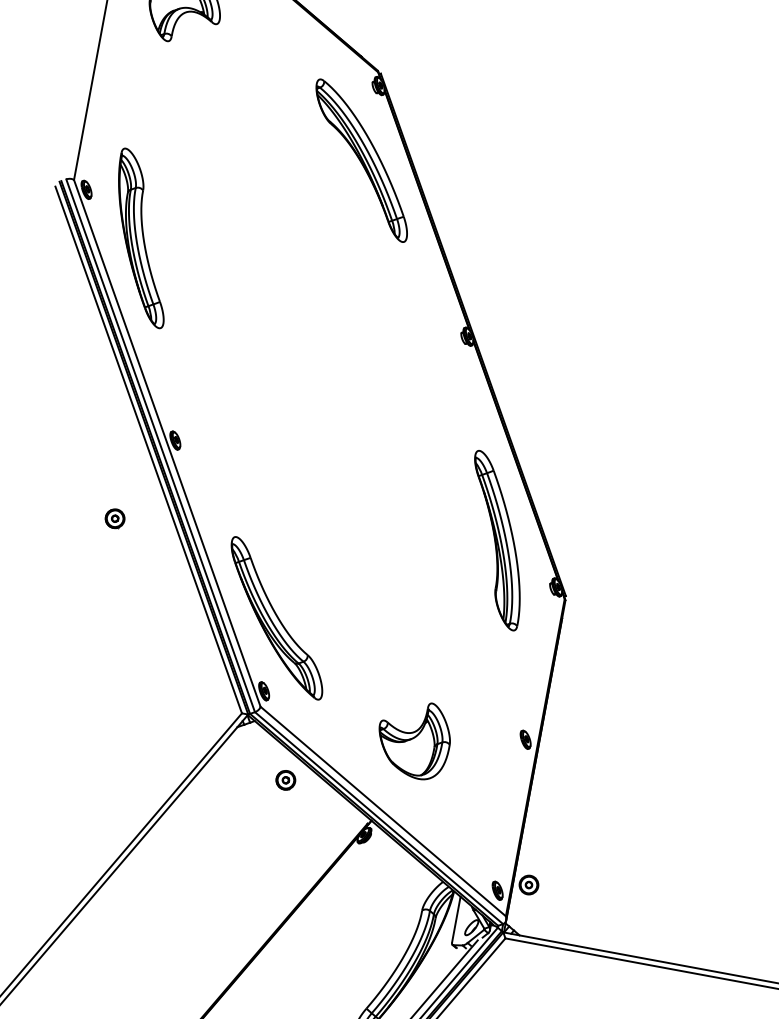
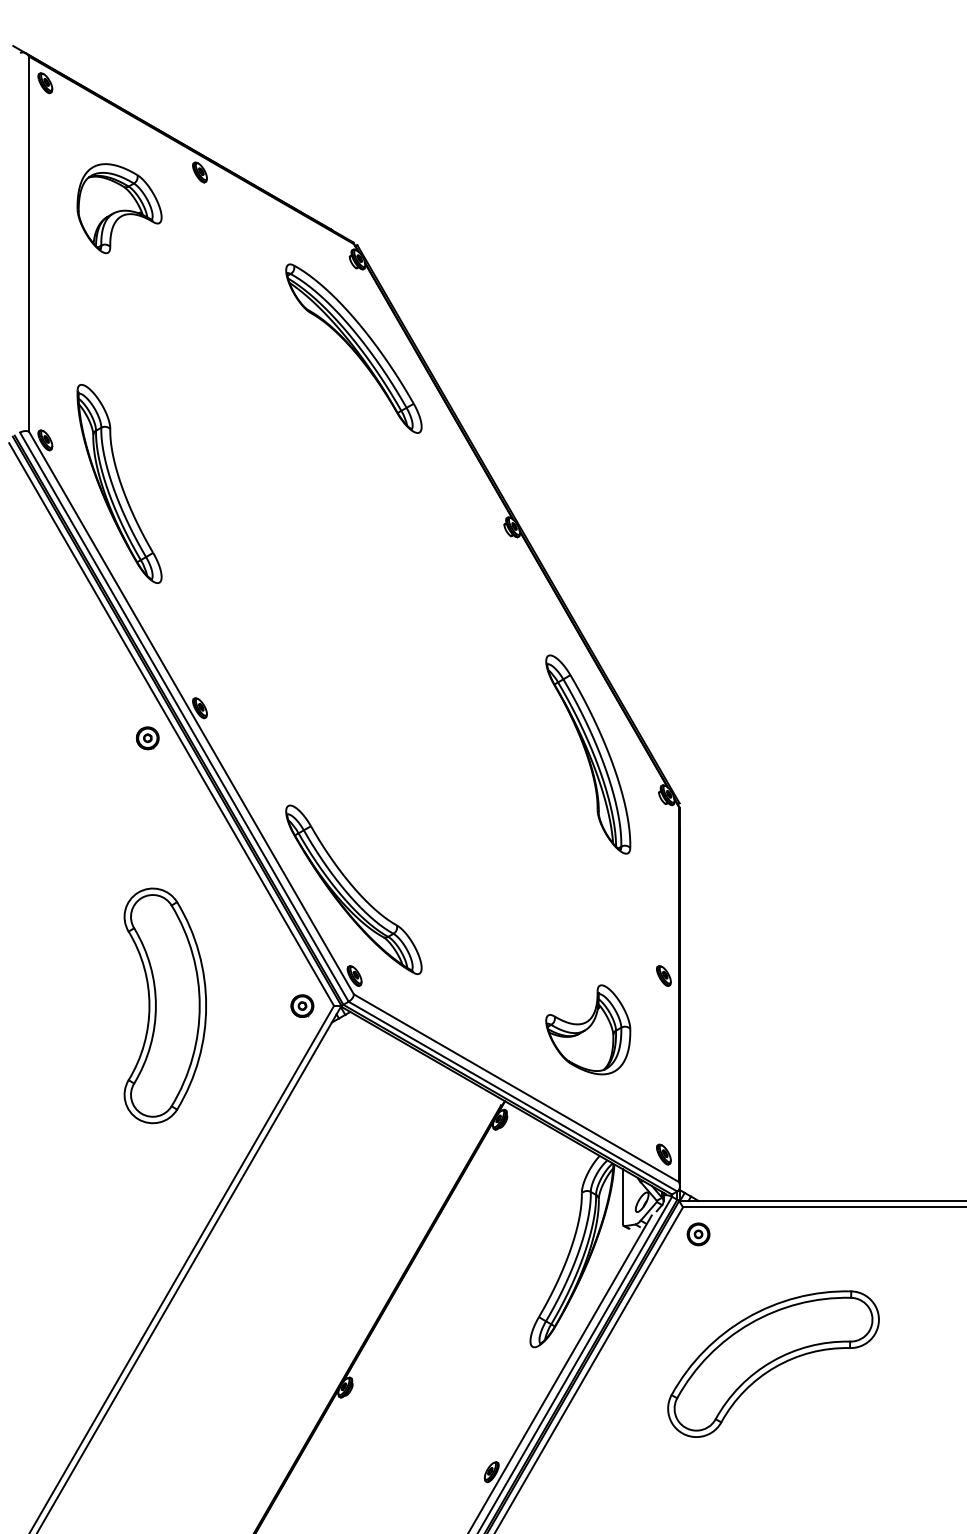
part: (114, 518) -> (147, 738), moved
part: (98, 686) -> (164, 1005), added
part: (414, 738) -> (588, 1029), moved
part: (286, 779) -> (302, 1005), moved
part: (528, 885) -> (698, 1234), moved

